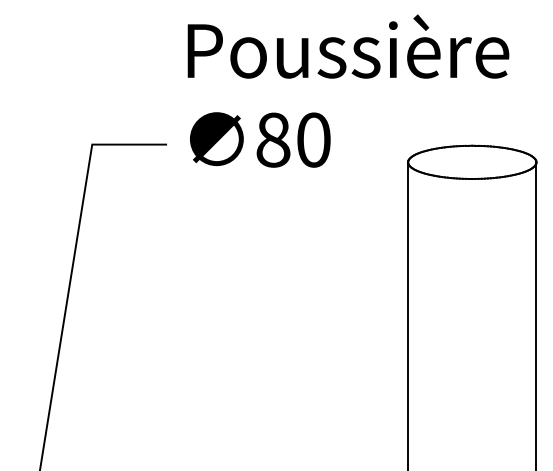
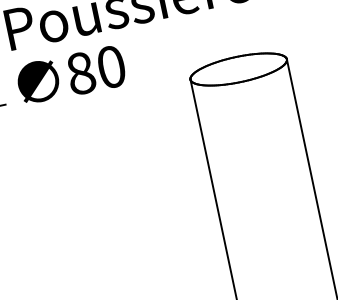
text: (260, 139) -> (71, 75), moved

